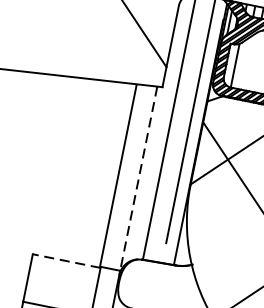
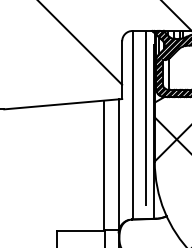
line: (138, 179) -> (118, 165), dashed -> solid
line: (66, 260) -> (80, 230), dashed -> solid

